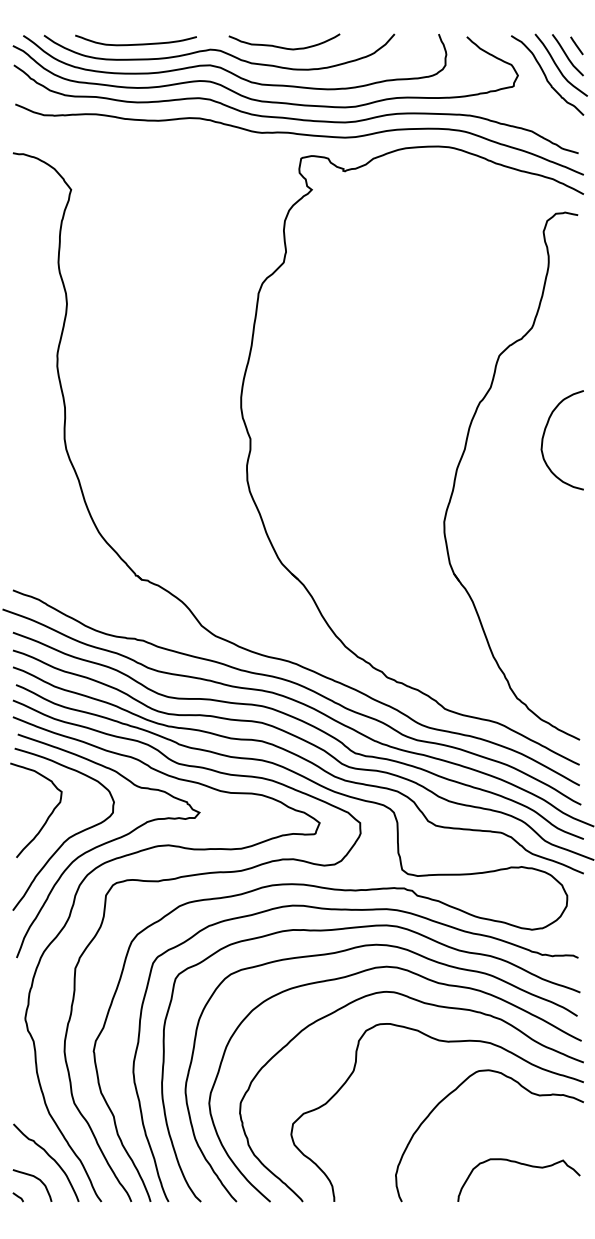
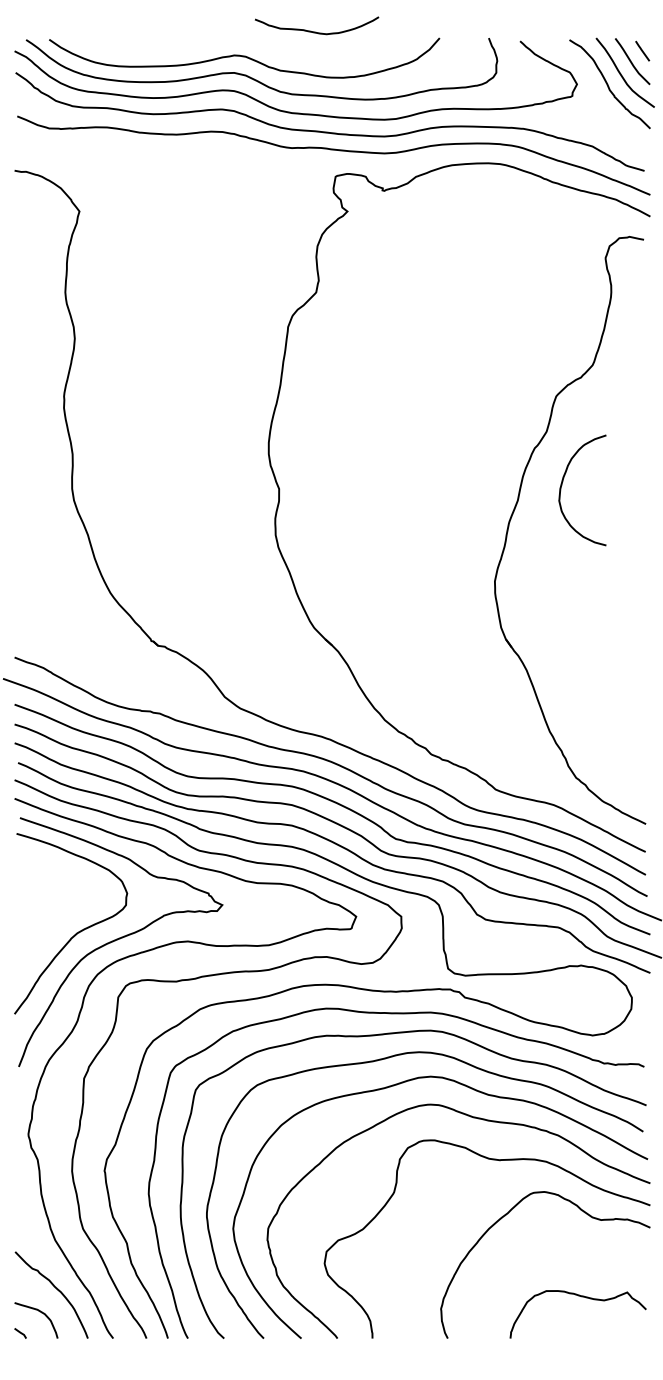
curve: (135, 44) -> (151, 49), removed
curve: (283, 47) -> (315, 31), moved
curve: (544, 435) -> (562, 485), moved
curve: (47, 816) -> (53, 909), removed

